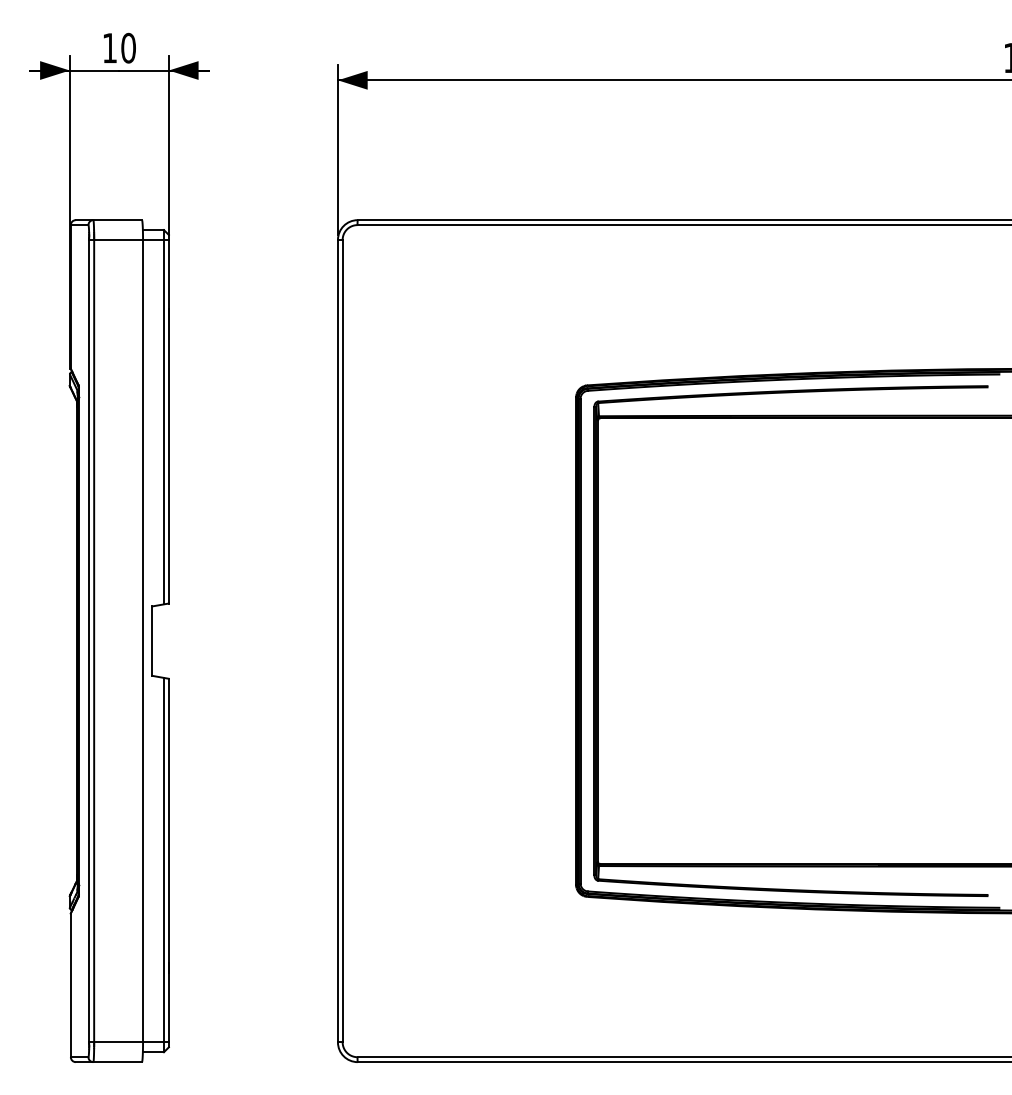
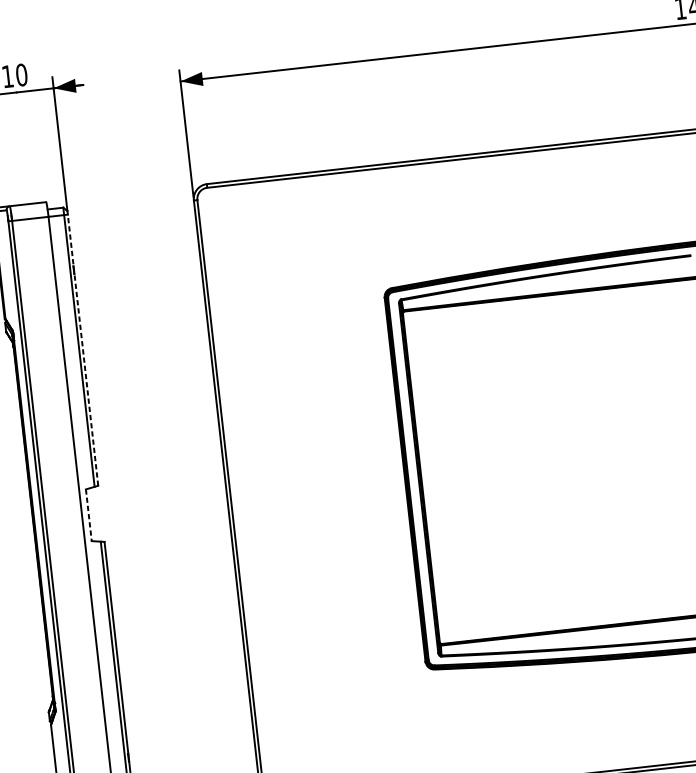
line: (168, 418) -> (82, 347), solid -> dashed
line: (152, 641) -> (89, 515), solid -> dashed

